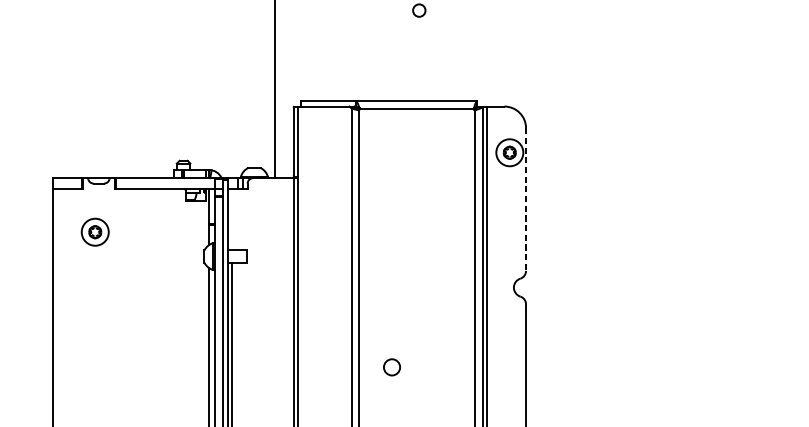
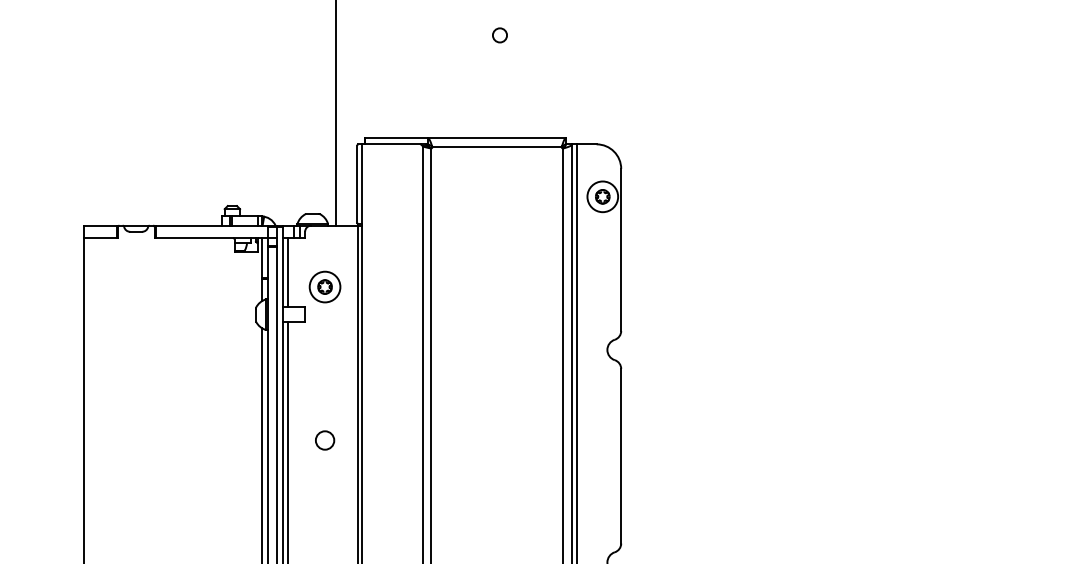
line: (526, 200) -> (621, 250), dashed -> solid
line: (232, 219) -> (287, 272), added
part: (94, 231) -> (324, 286), moved
circle: (392, 367) -> (325, 440), moved

